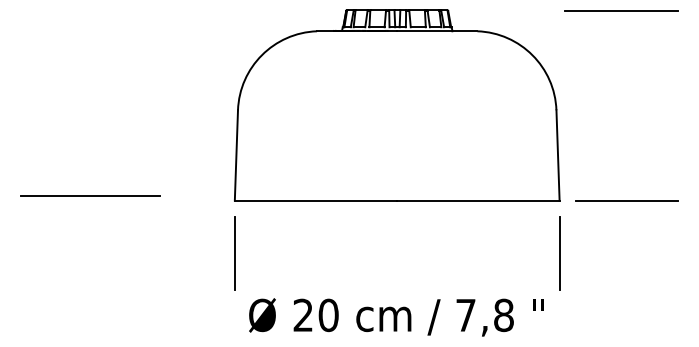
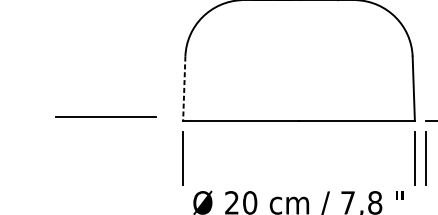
line: (236, 155) -> (184, 88), solid -> dashed
line: (90, 195) -> (105, 117), moved
line: (574, 253) -> (425, 158), added

